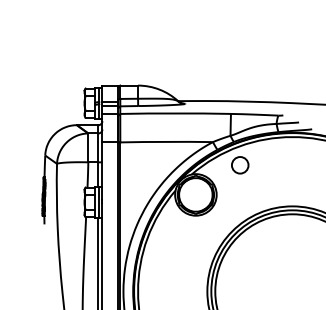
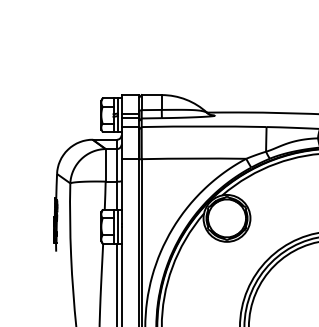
circle: (240, 165) -> (277, 185), removed

